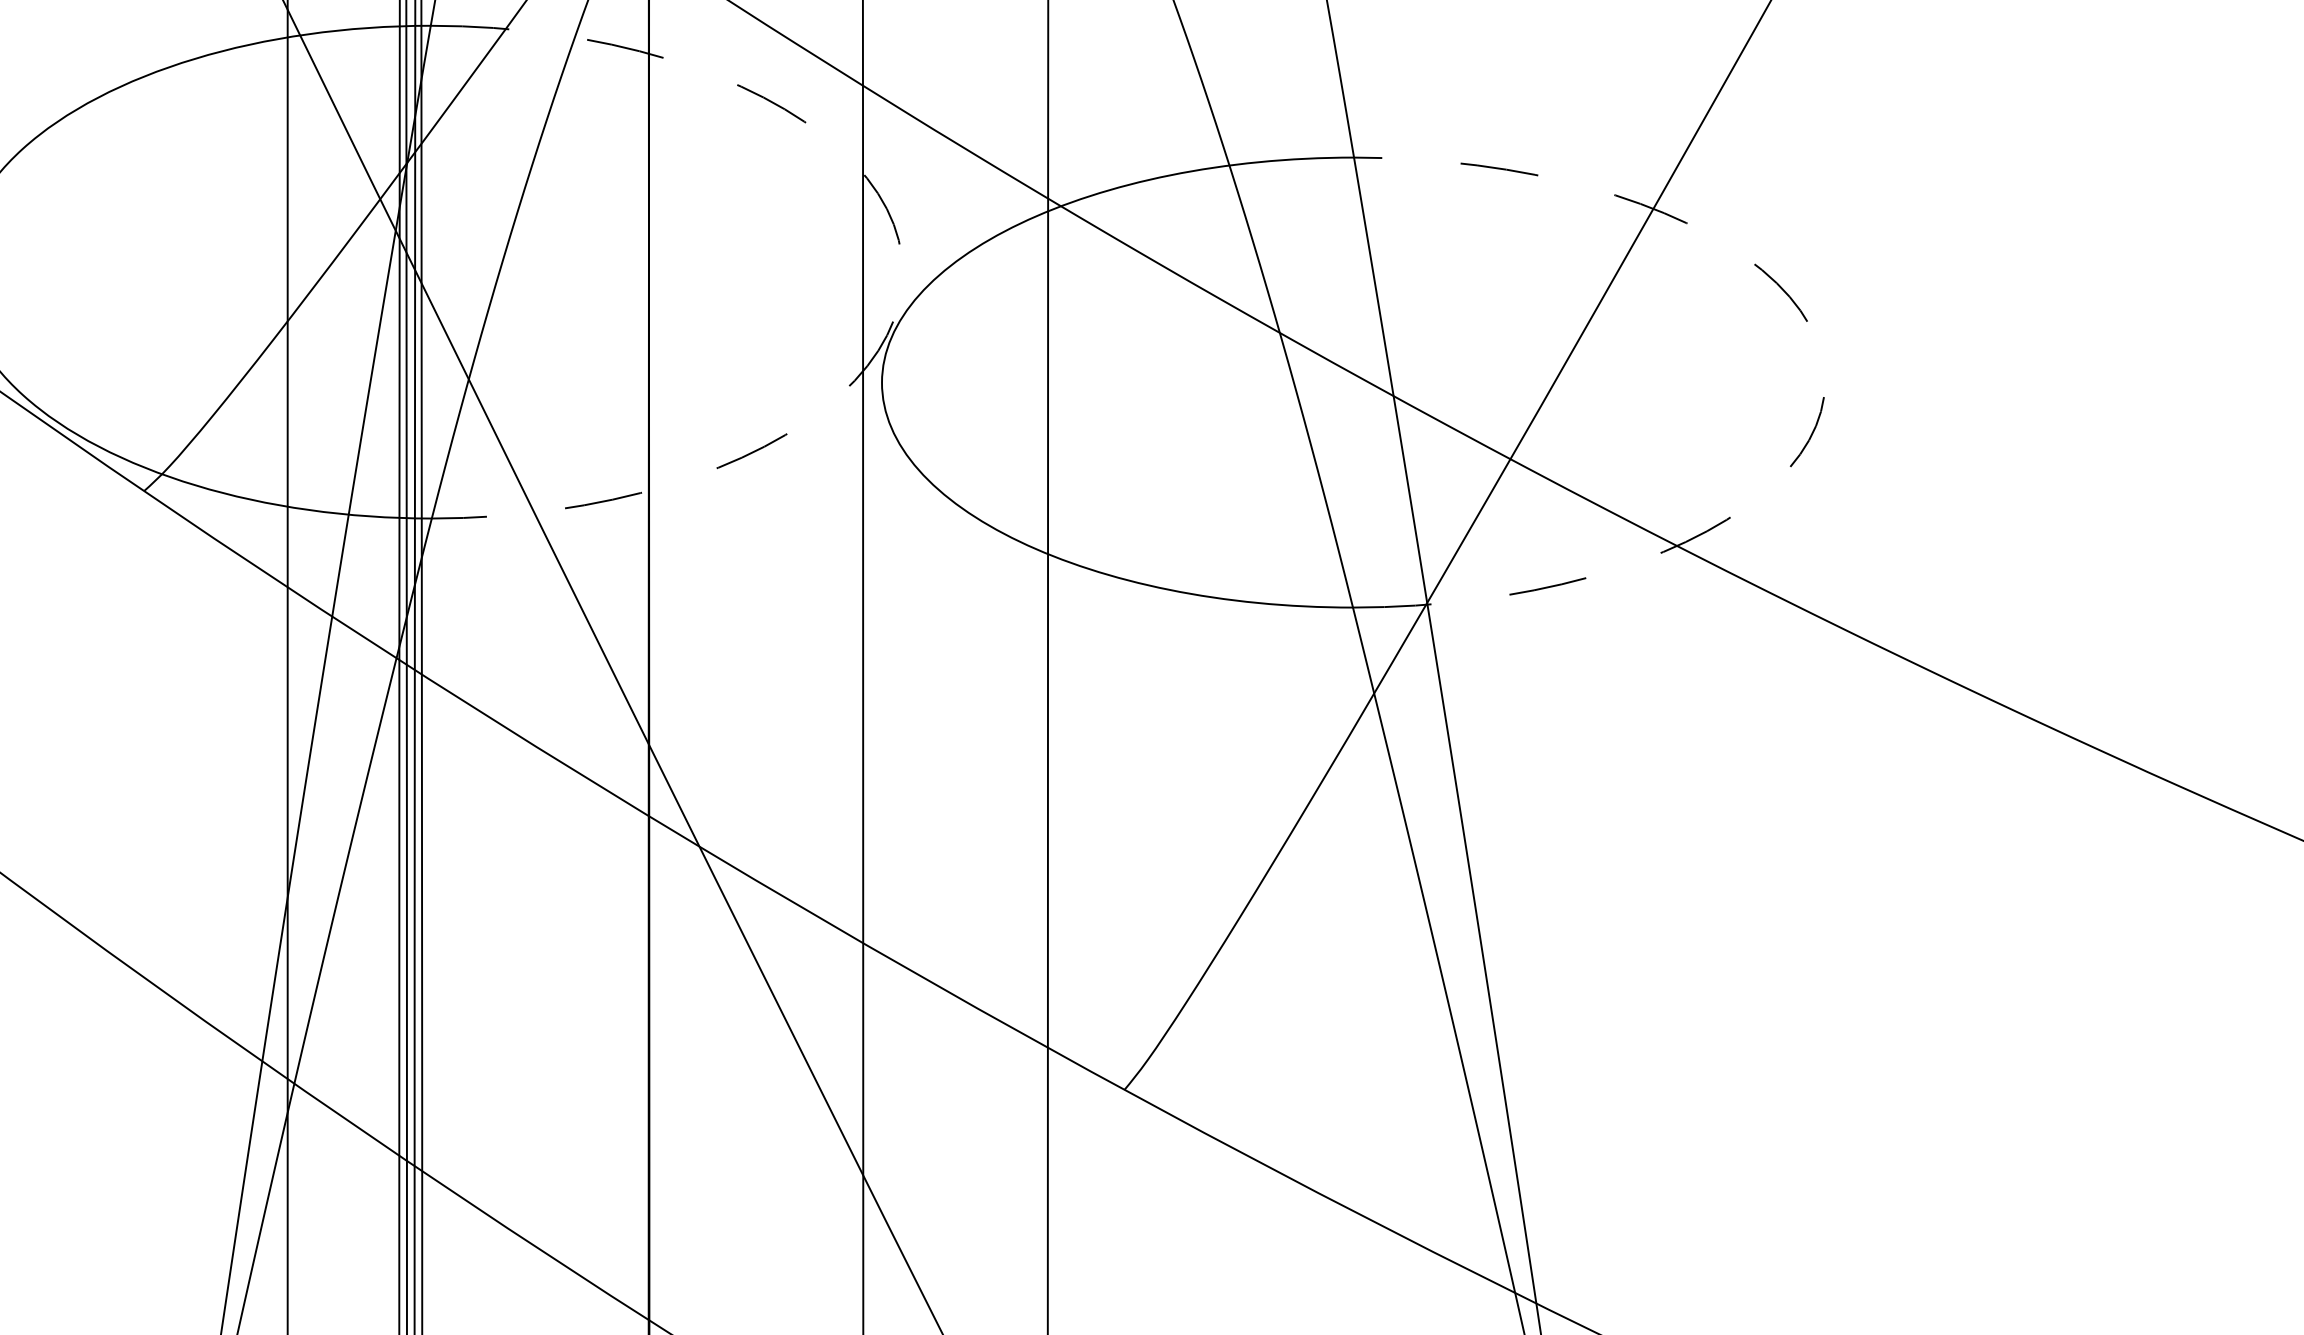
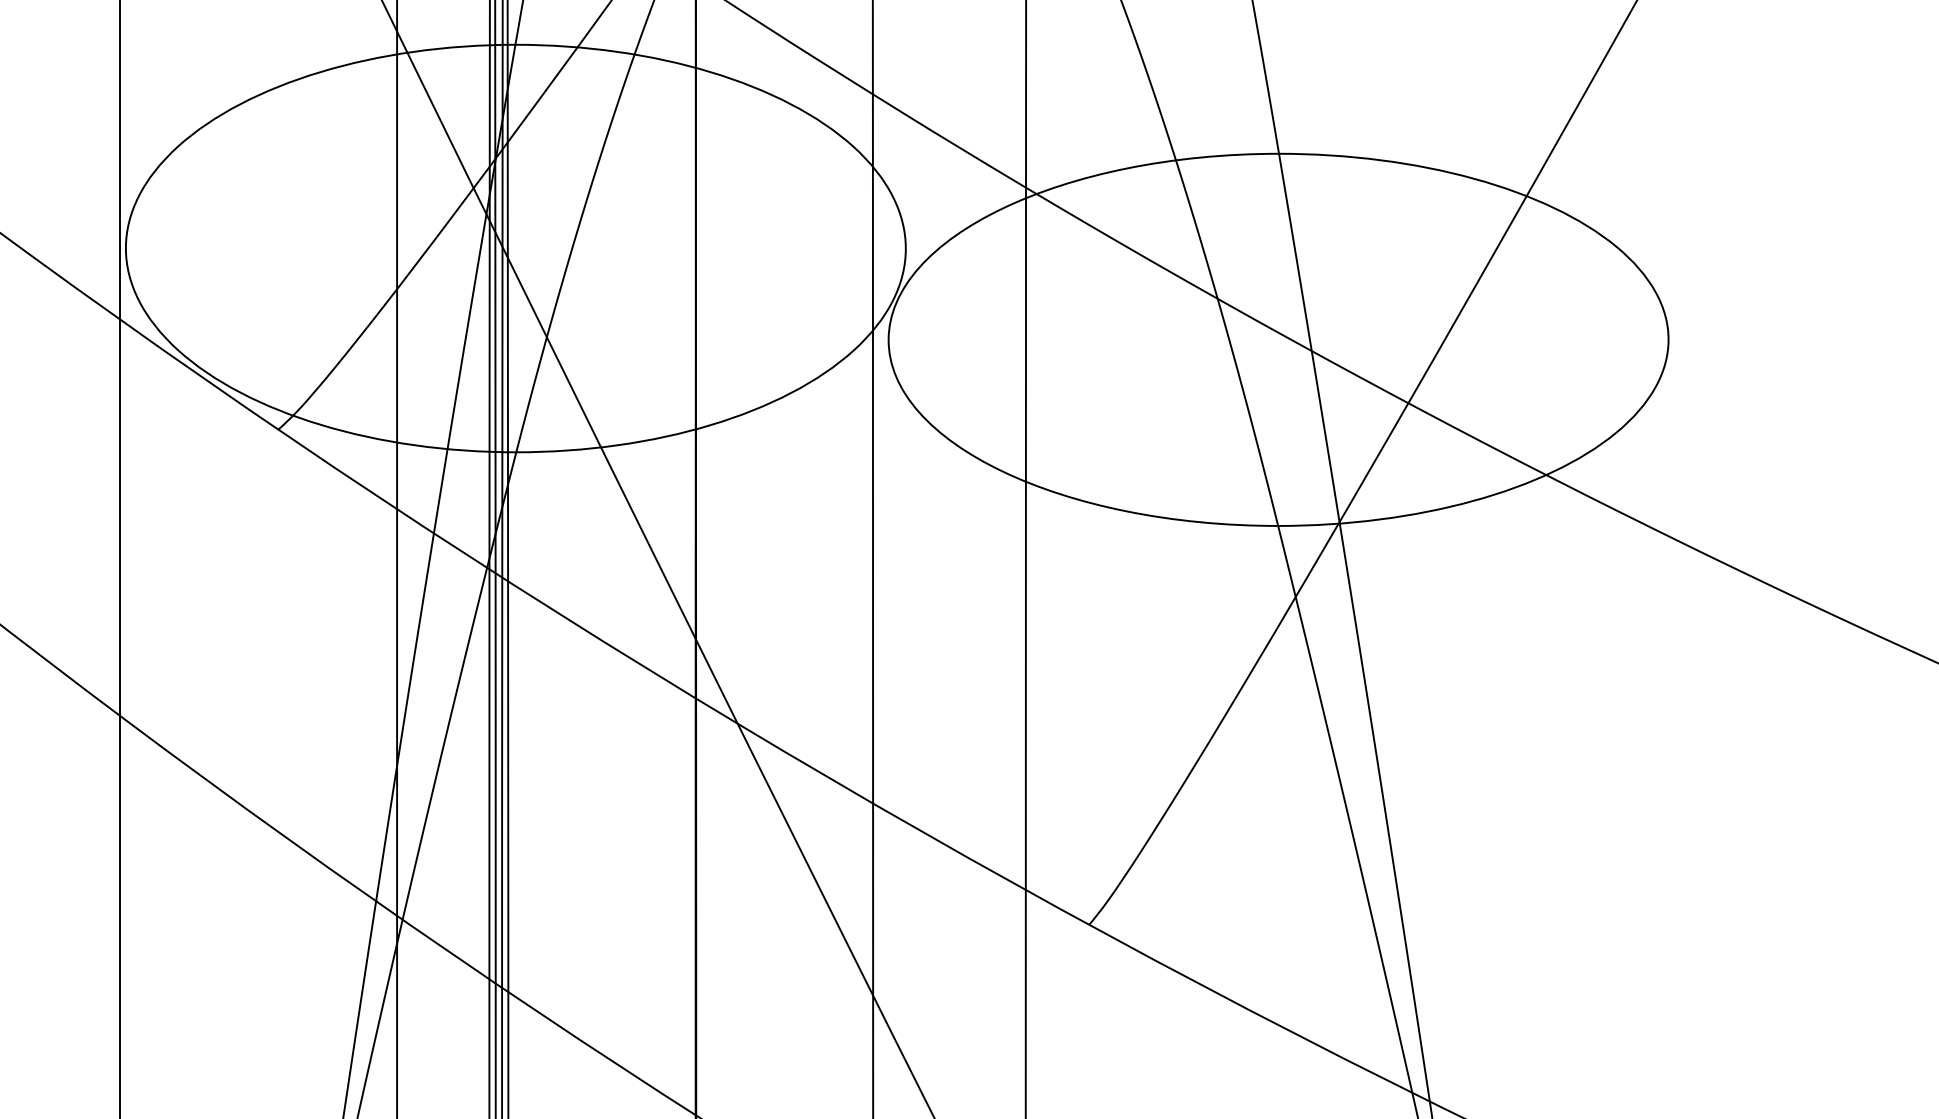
arc: (902, 272) -> (905, 248), dashed -> solid
arc: (1824, 382) -> (1668, 339), dashed -> solid

